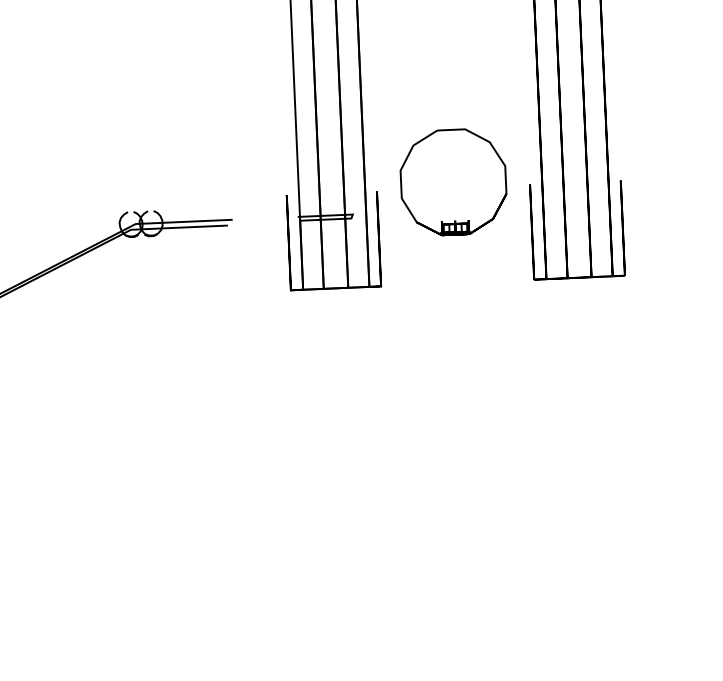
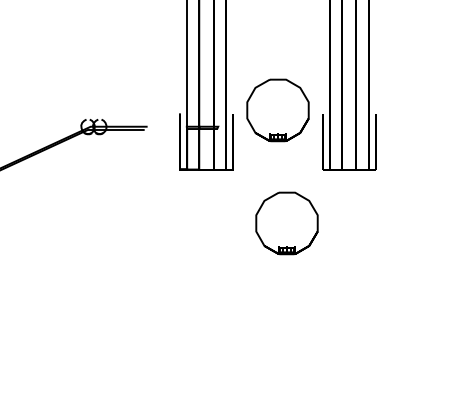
part: (476, 374) -> (286, 223), added

